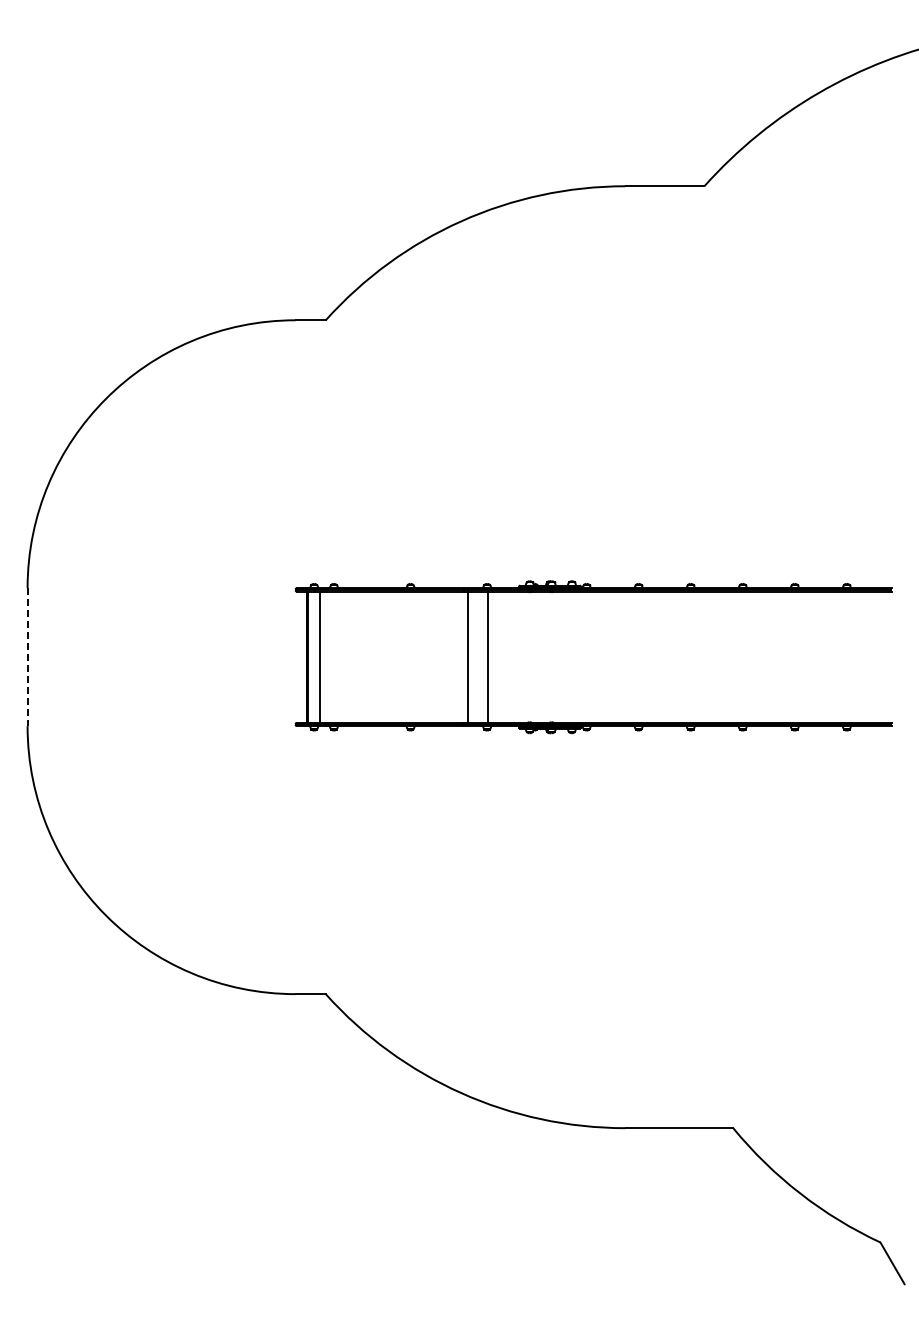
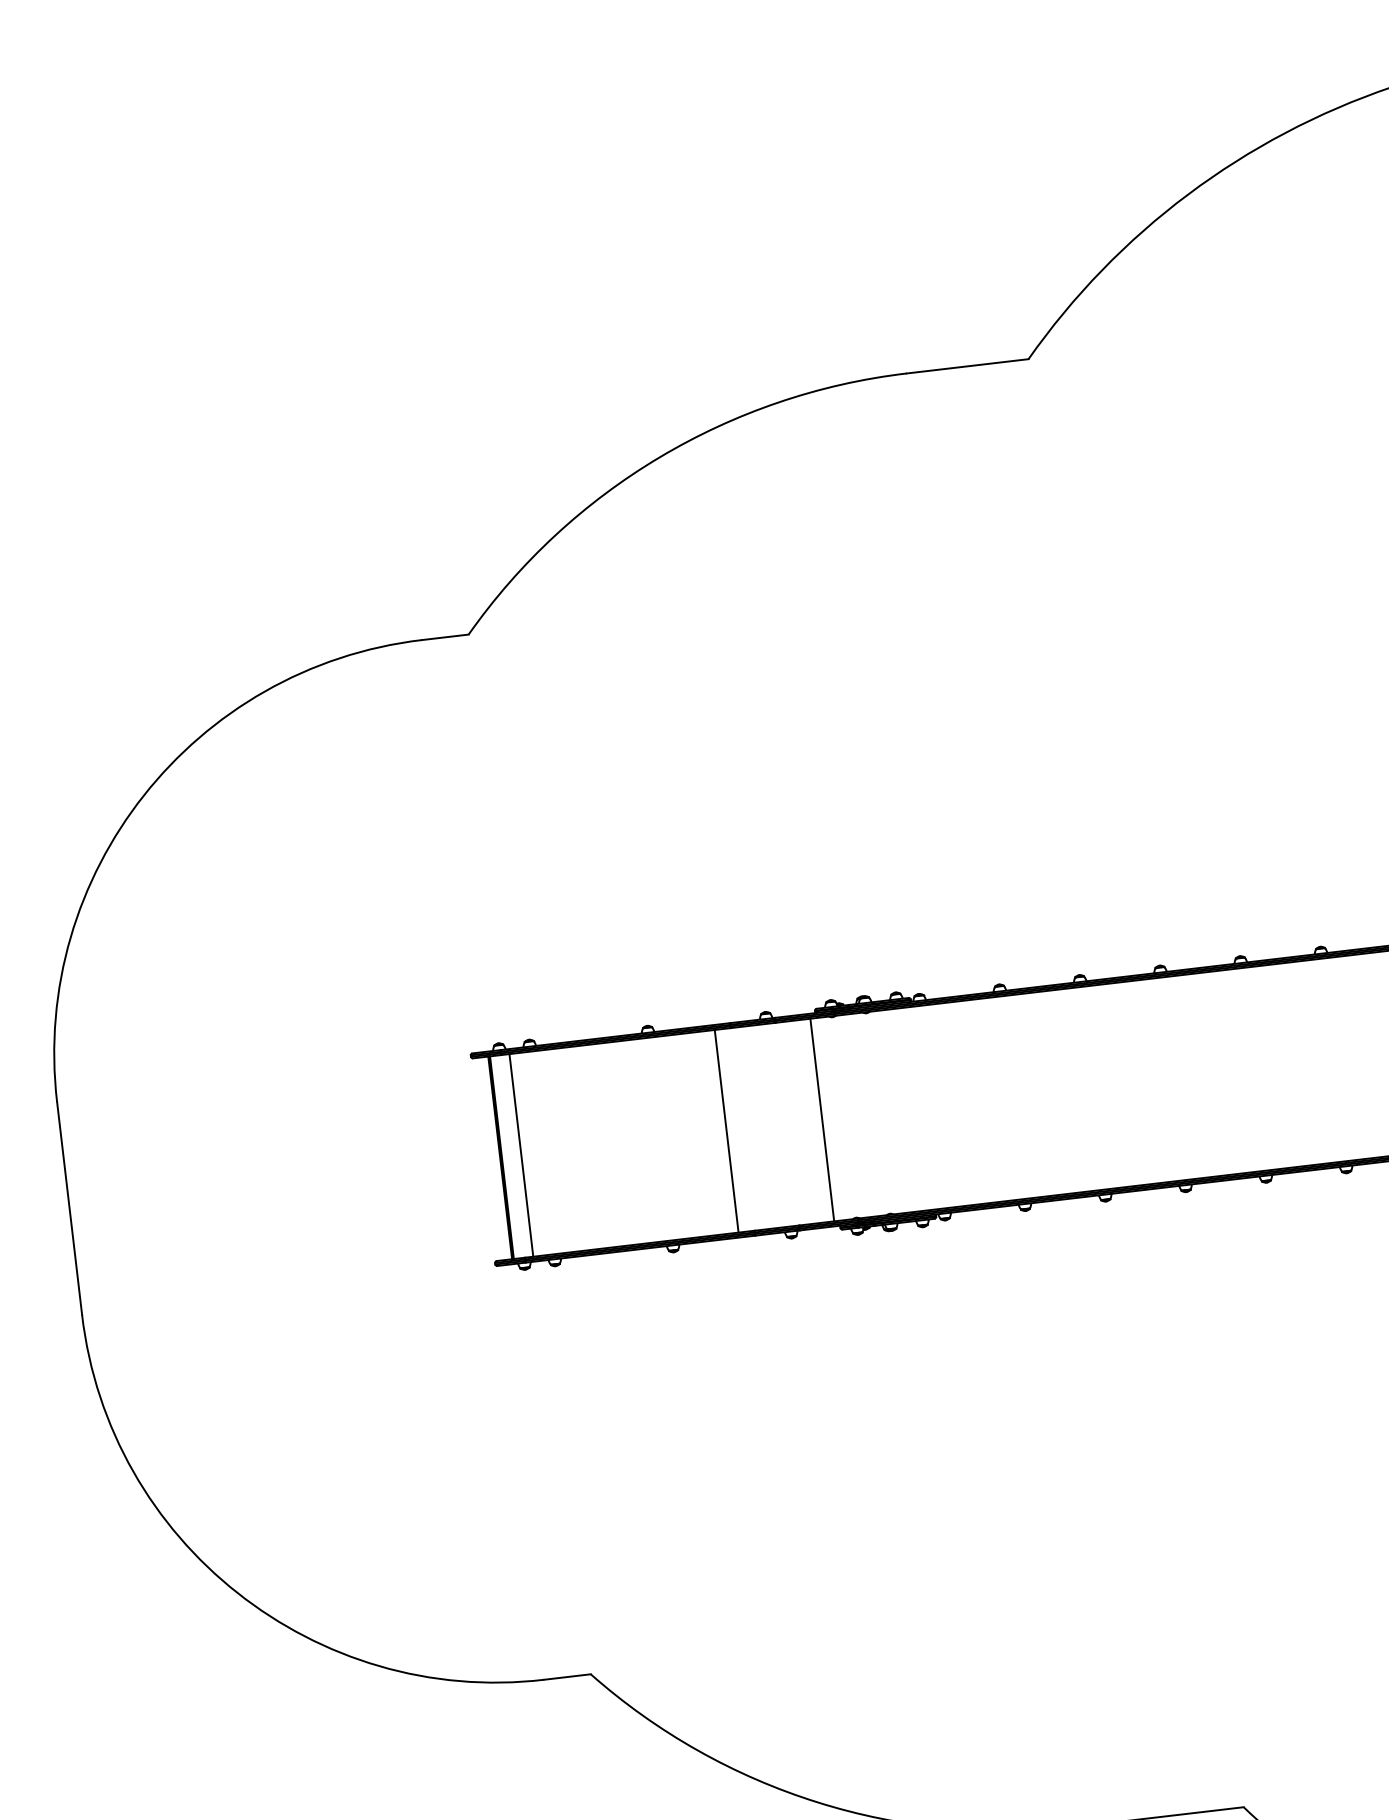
line: (468, 656) -> (822, 1118), moved
line: (488, 656) -> (726, 1130), moved
line: (27, 657) -> (69, 1208), dashed -> solid

